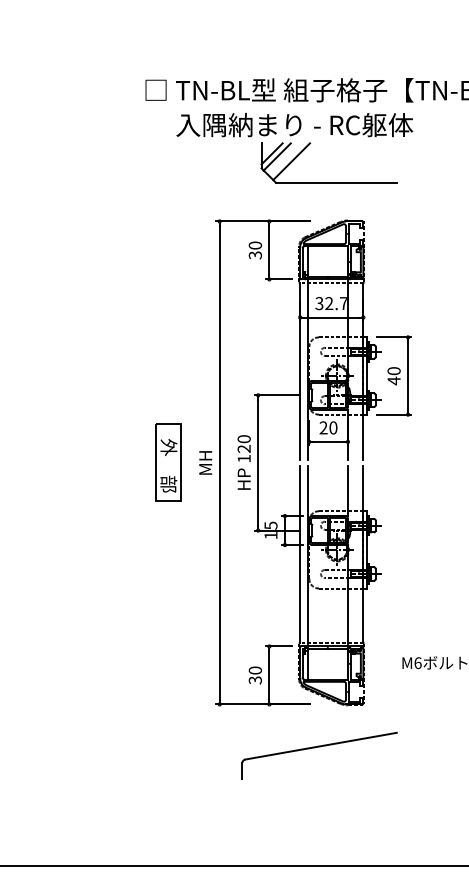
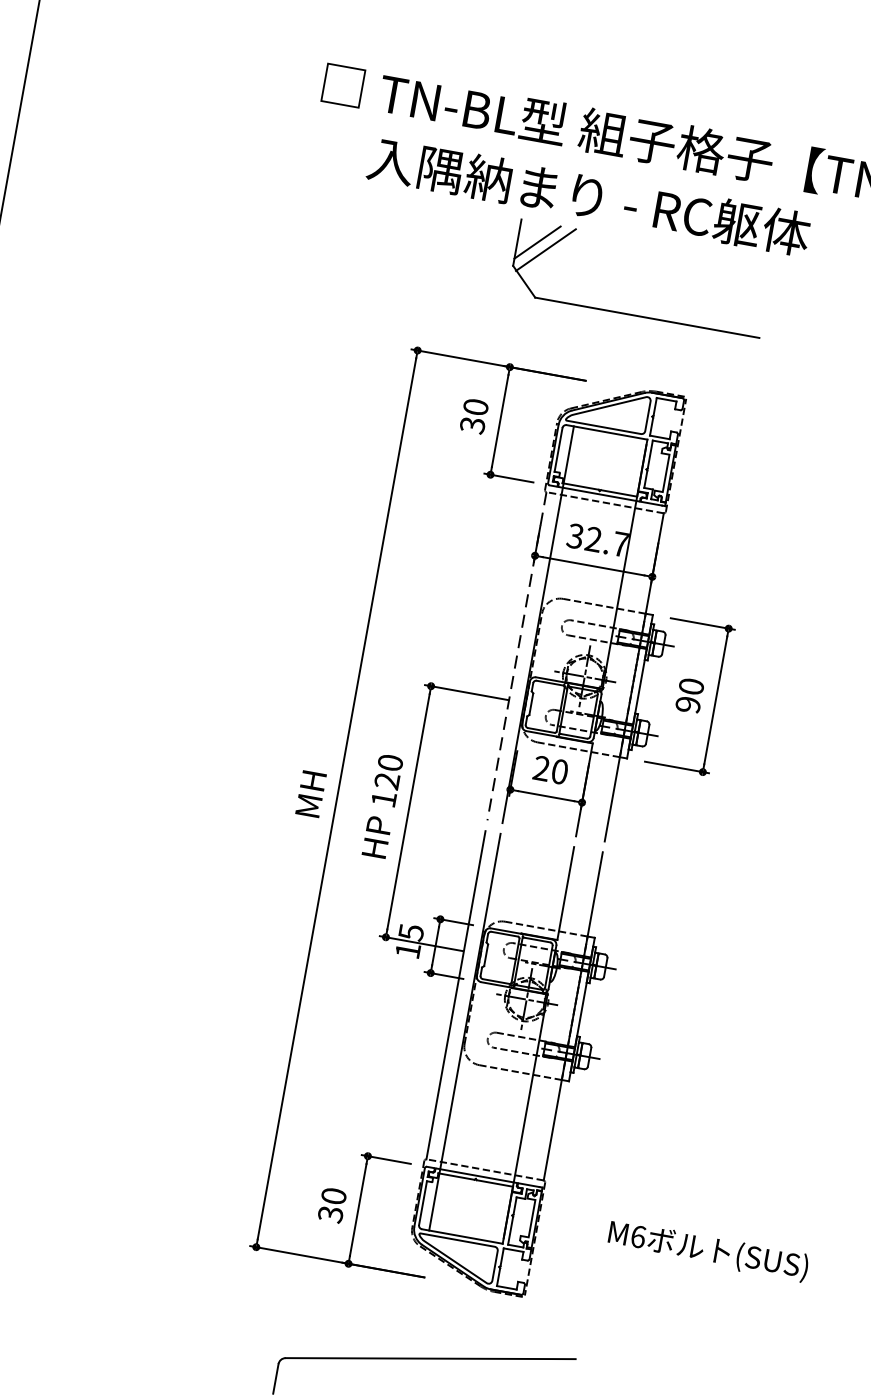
line: (291, 161) -> (571, 263), removed
line: (300, 372) -> (517, 657), solid -> dashed
text: (393, 380) -> (687, 703), 40 -> 90
part: (168, 462) -> (242, 780), removed

